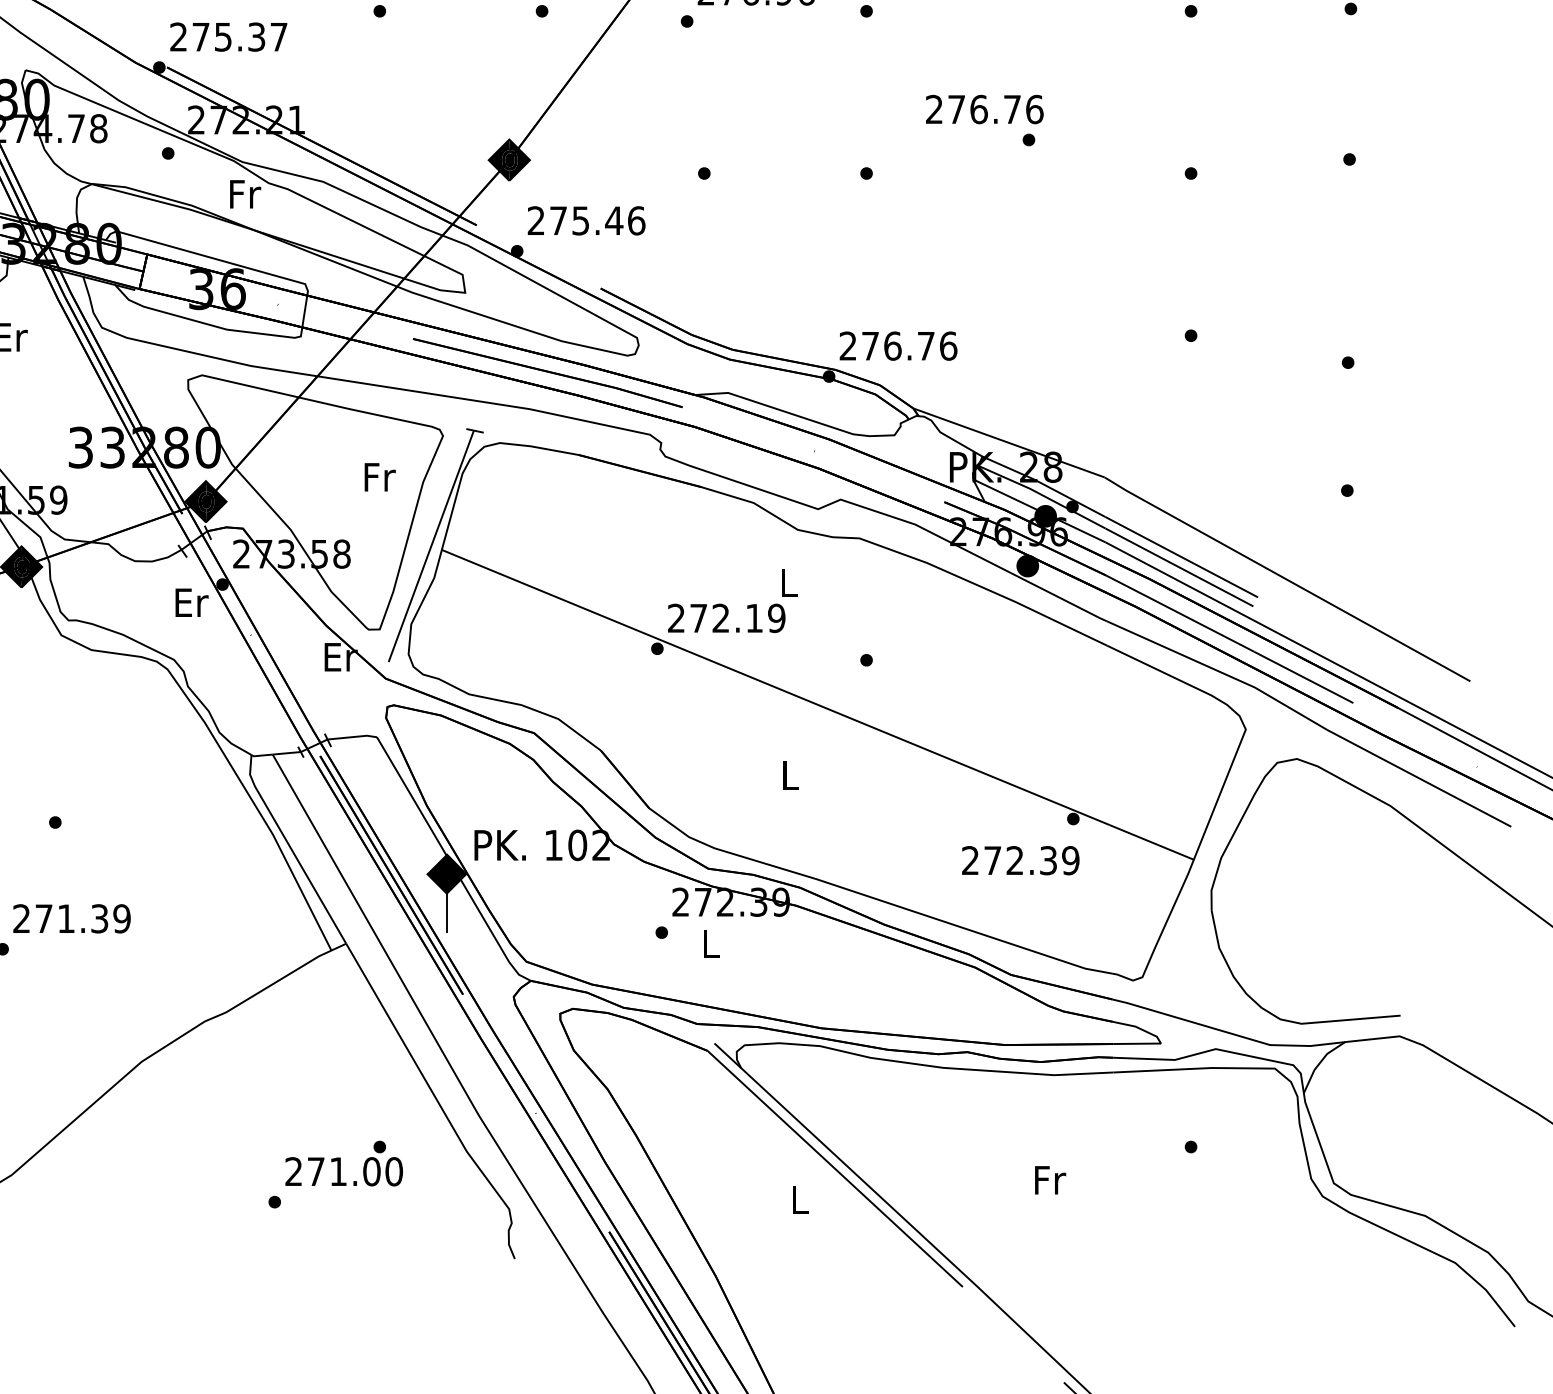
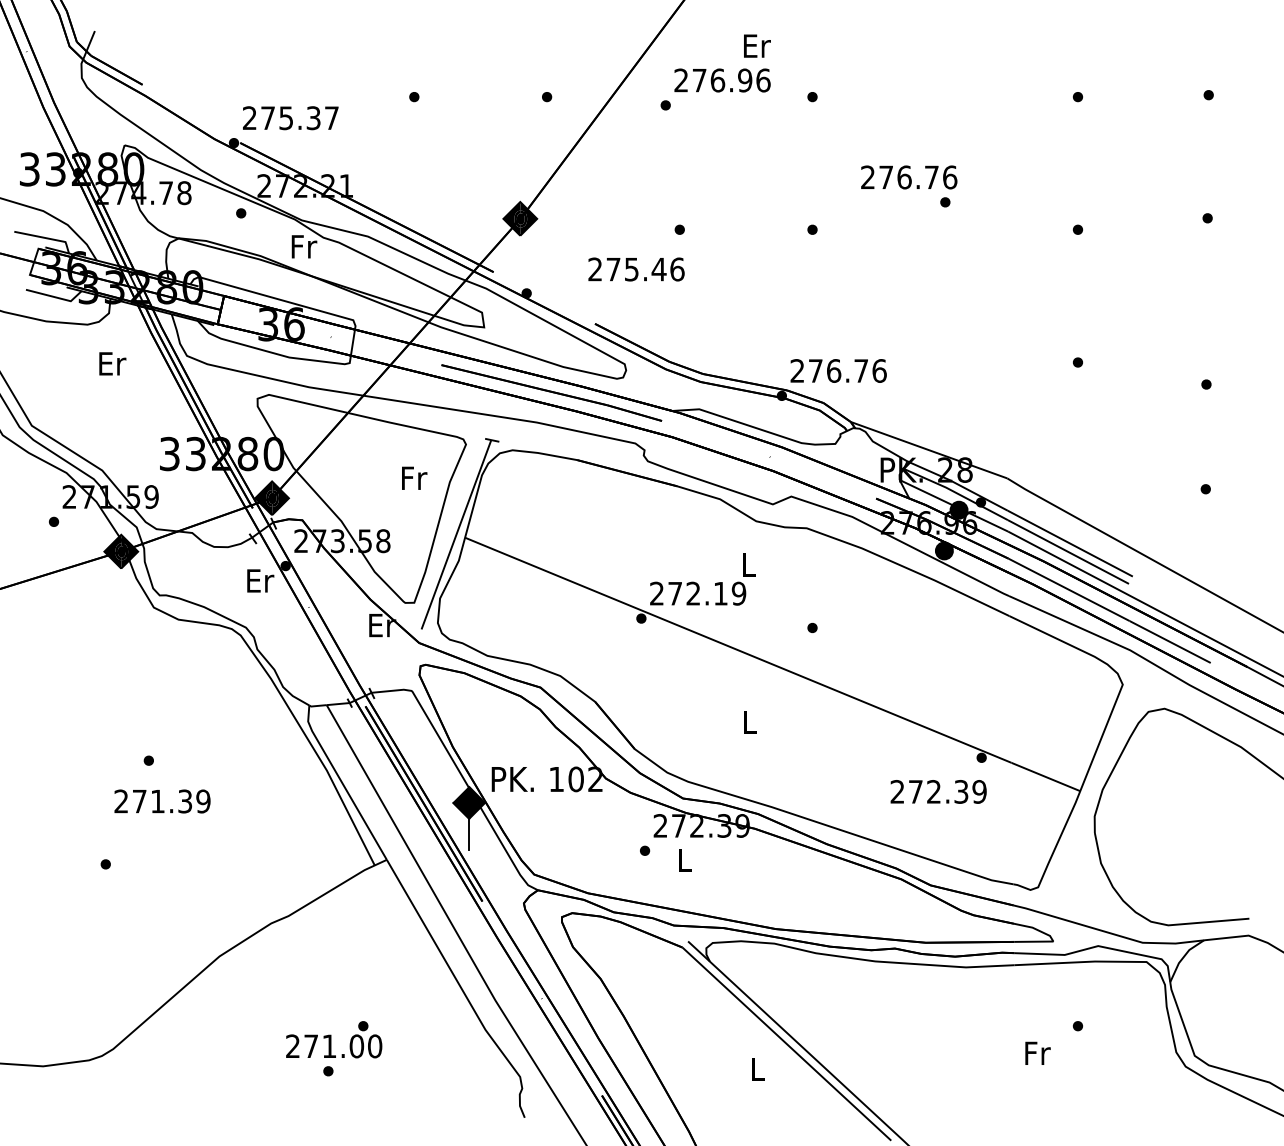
text: (586, 220) -> (636, 269), moved
text: (71, 918) -> (162, 801), moved
text: (344, 1163) -> (334, 1039), moved
text: (1049, 1179) -> (1037, 1052), moved

